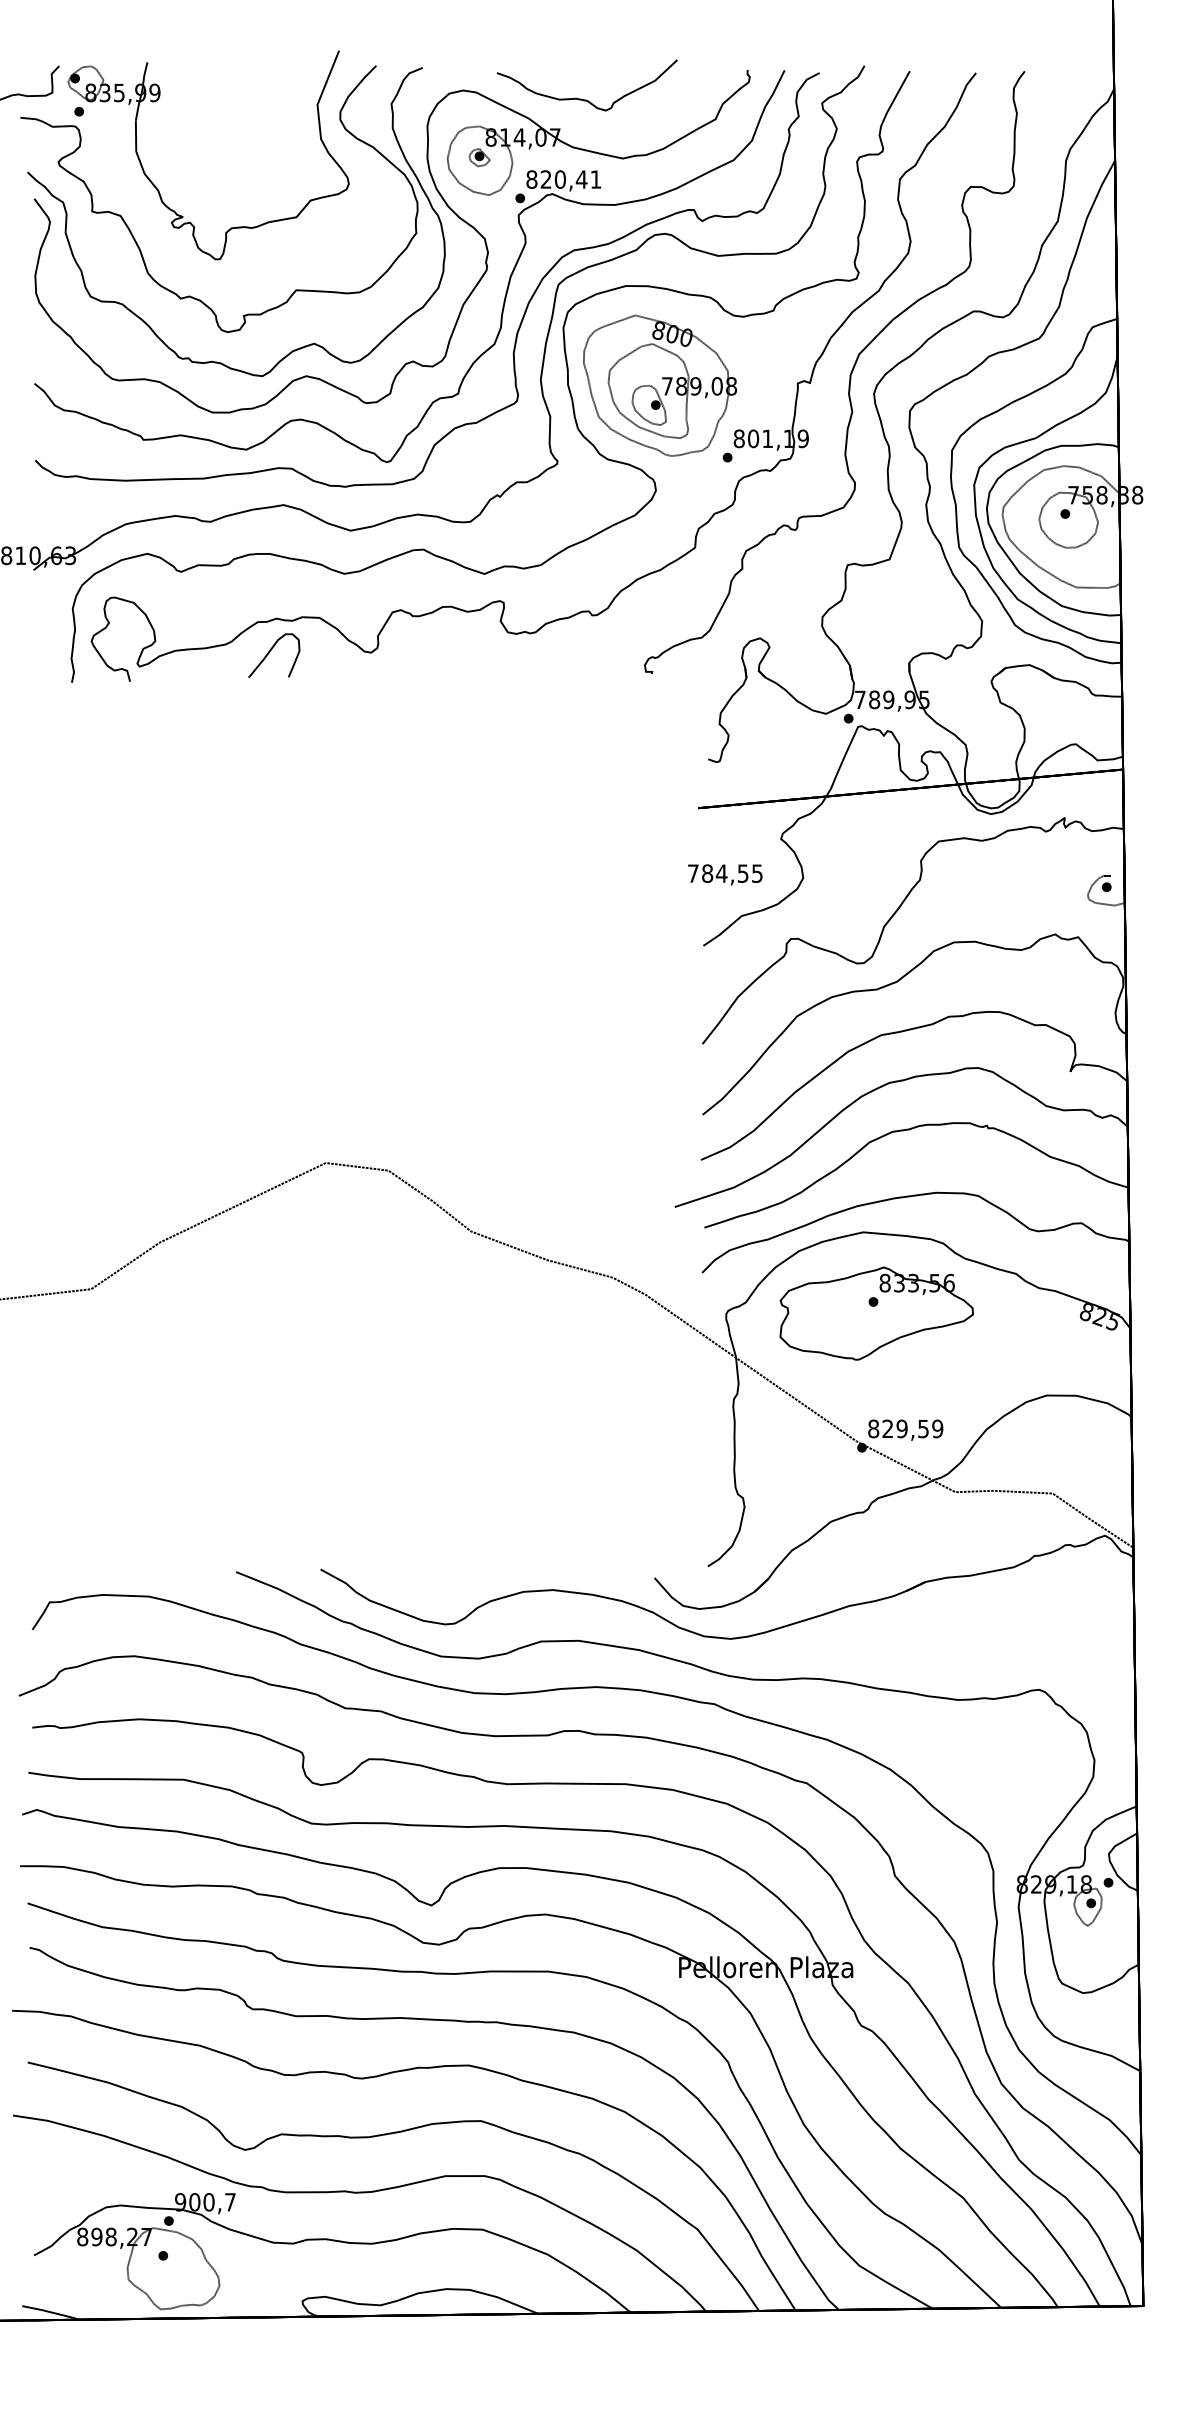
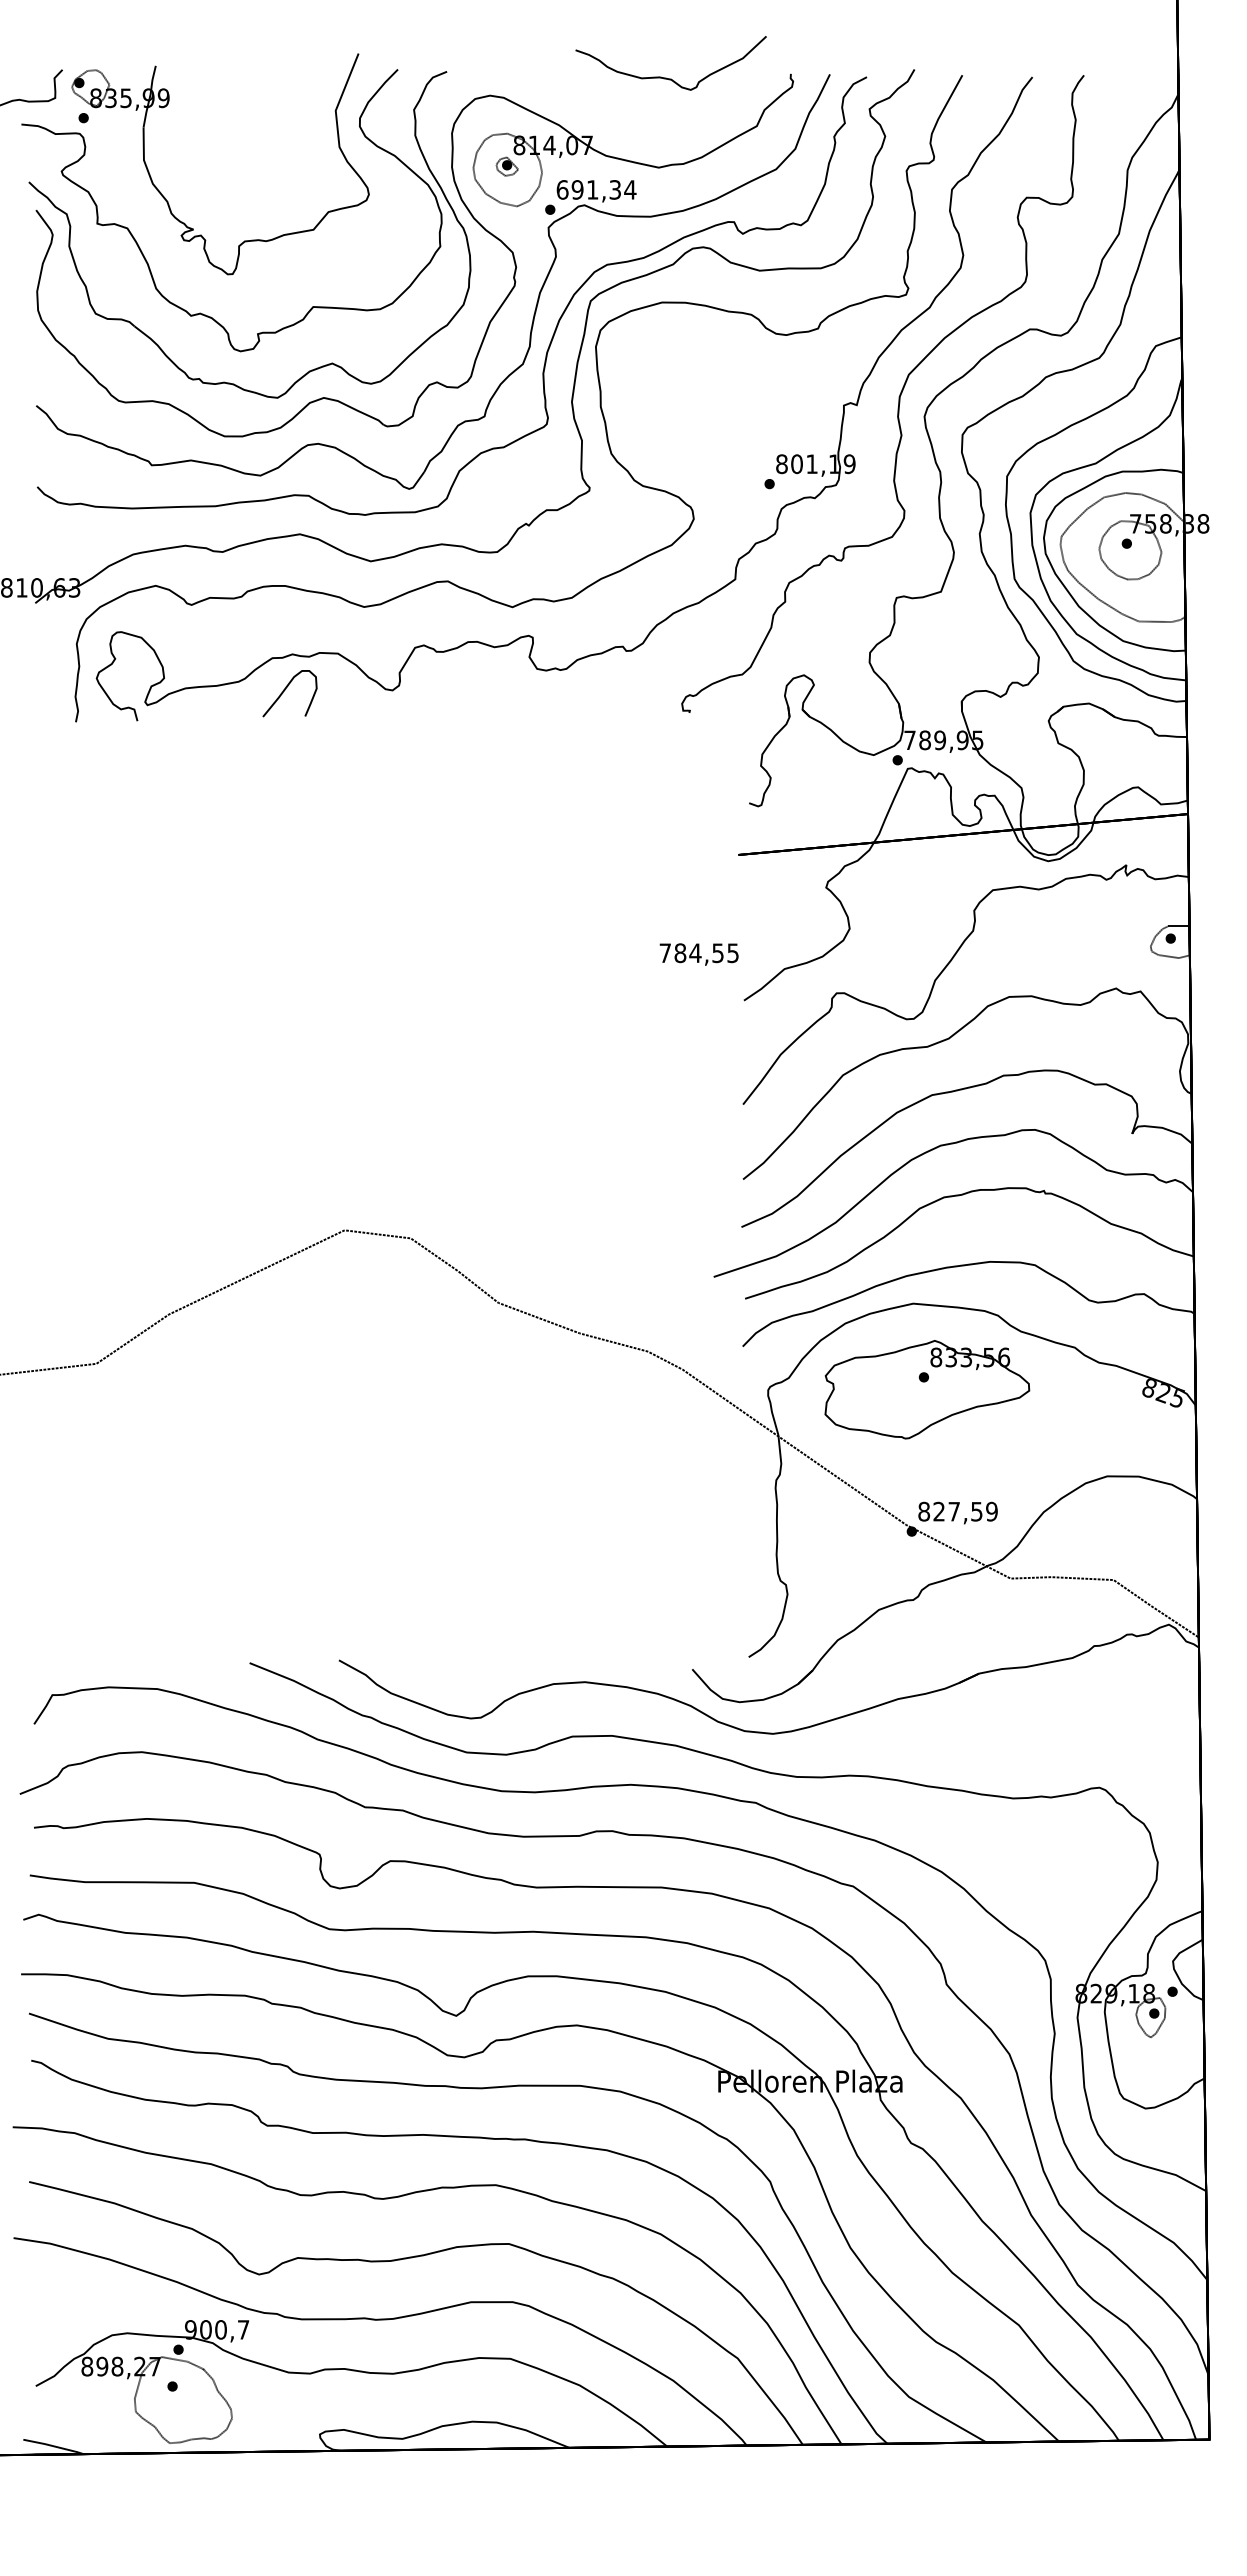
curve: (582, 98) -> (666, 77), moved
text: (563, 179) -> (596, 189), 820,41 -> 691,34
part: (659, 386) -> (697, 408), removed
text: (724, 874) -> (698, 954), moved
text: (902, 1428) -> (954, 1511), 829,59 -> 827,59

